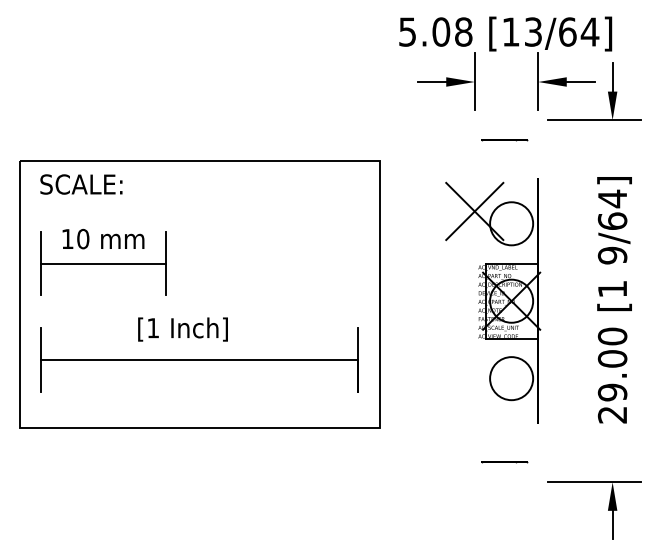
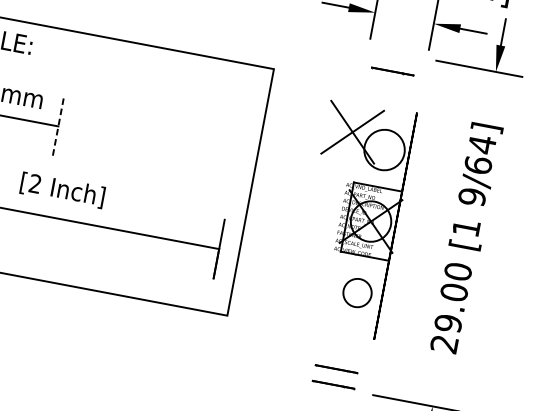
line: (166, 263) -> (58, 126), solid -> dashed
text: (152, 327) -> (34, 183), [1 -> [2
circle: (511, 378) -> (357, 292), size x0.7
line: (504, 479) -> (333, 384), added

